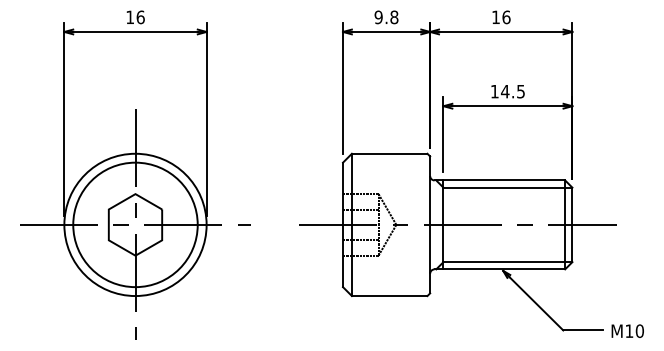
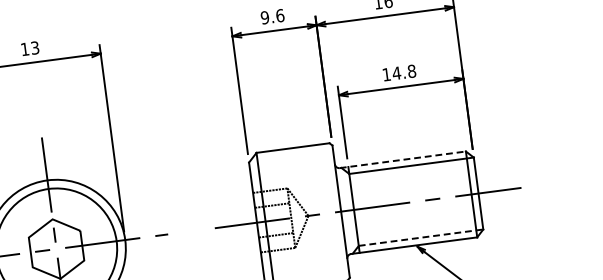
text: (140, 17) -> (35, 48), 16 -> 13
text: (394, 17) -> (280, 15), 9.8 -> 9.6
text: (521, 91) -> (412, 71), 14.5 -> 14.8
line: (500, 180) -> (403, 159), solid -> dashed
line: (508, 262) -> (421, 237), solid -> dashed

